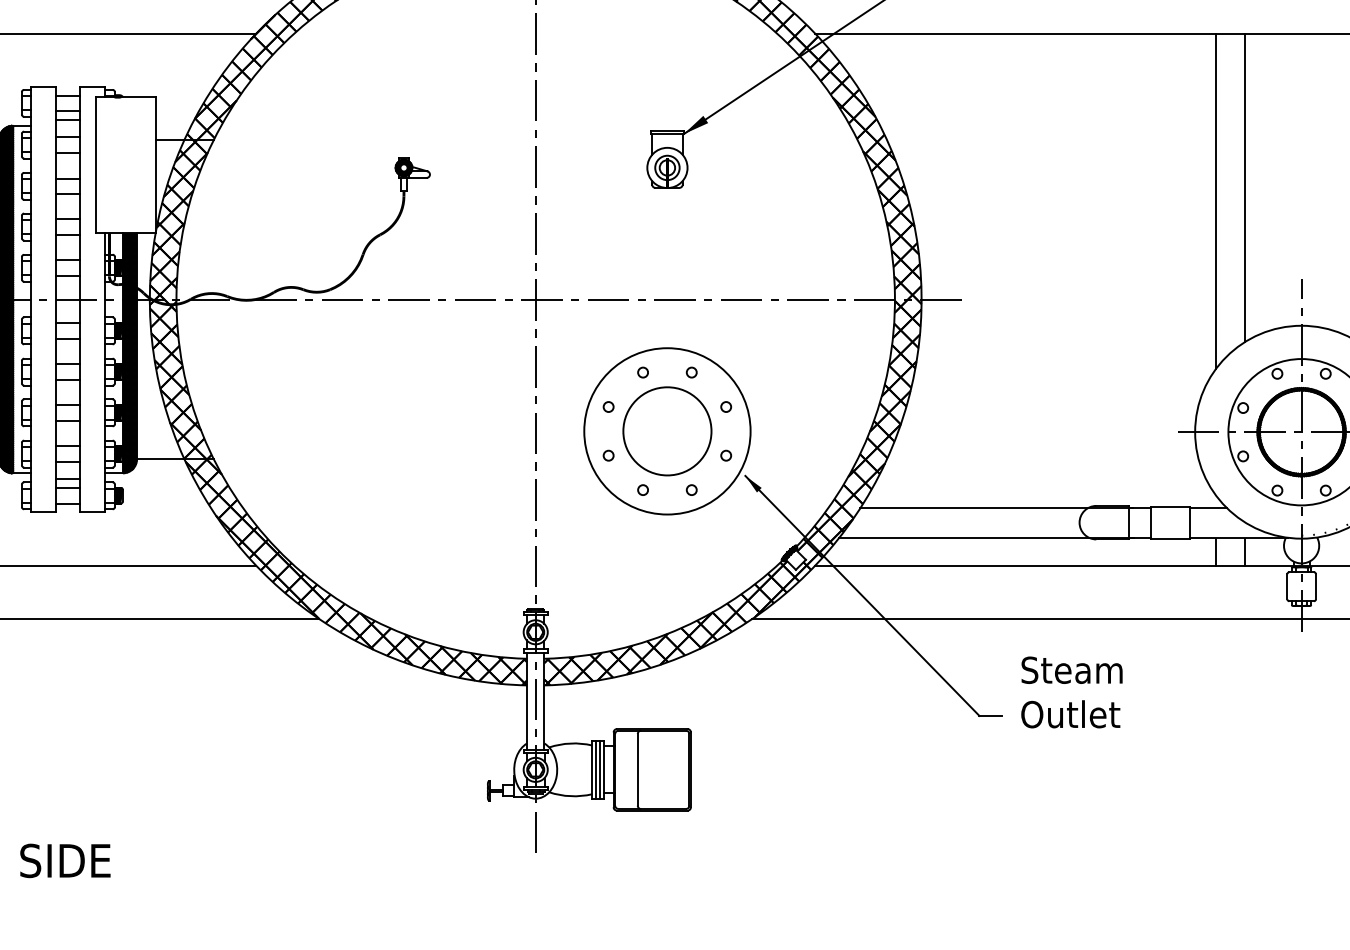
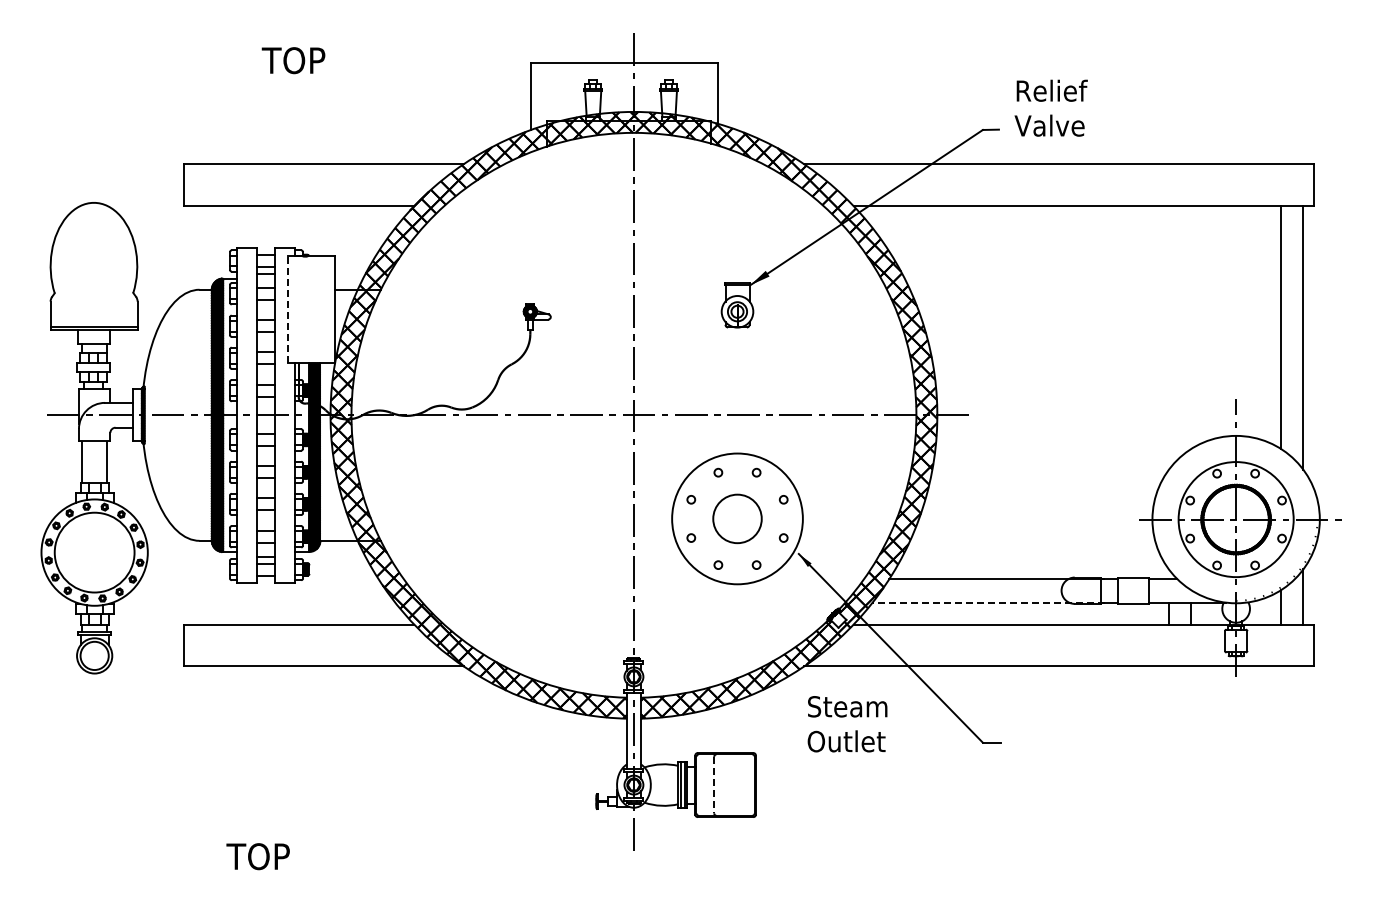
line: (96, 165) -> (288, 309), solid -> dashed
line: (1244, 187) -> (1191, 327), removed
line: (1215, 200) -> (1168, 337), removed
circle: (667, 430) -> (737, 518), size x0.7
line: (986, 537) -> (988, 602), solid -> dashed
text: (1071, 692) -> (847, 724), moved
line: (638, 770) -> (714, 785), solid -> dashed
text: (63, 860) -> (262, 856), SIDE -> TOP

